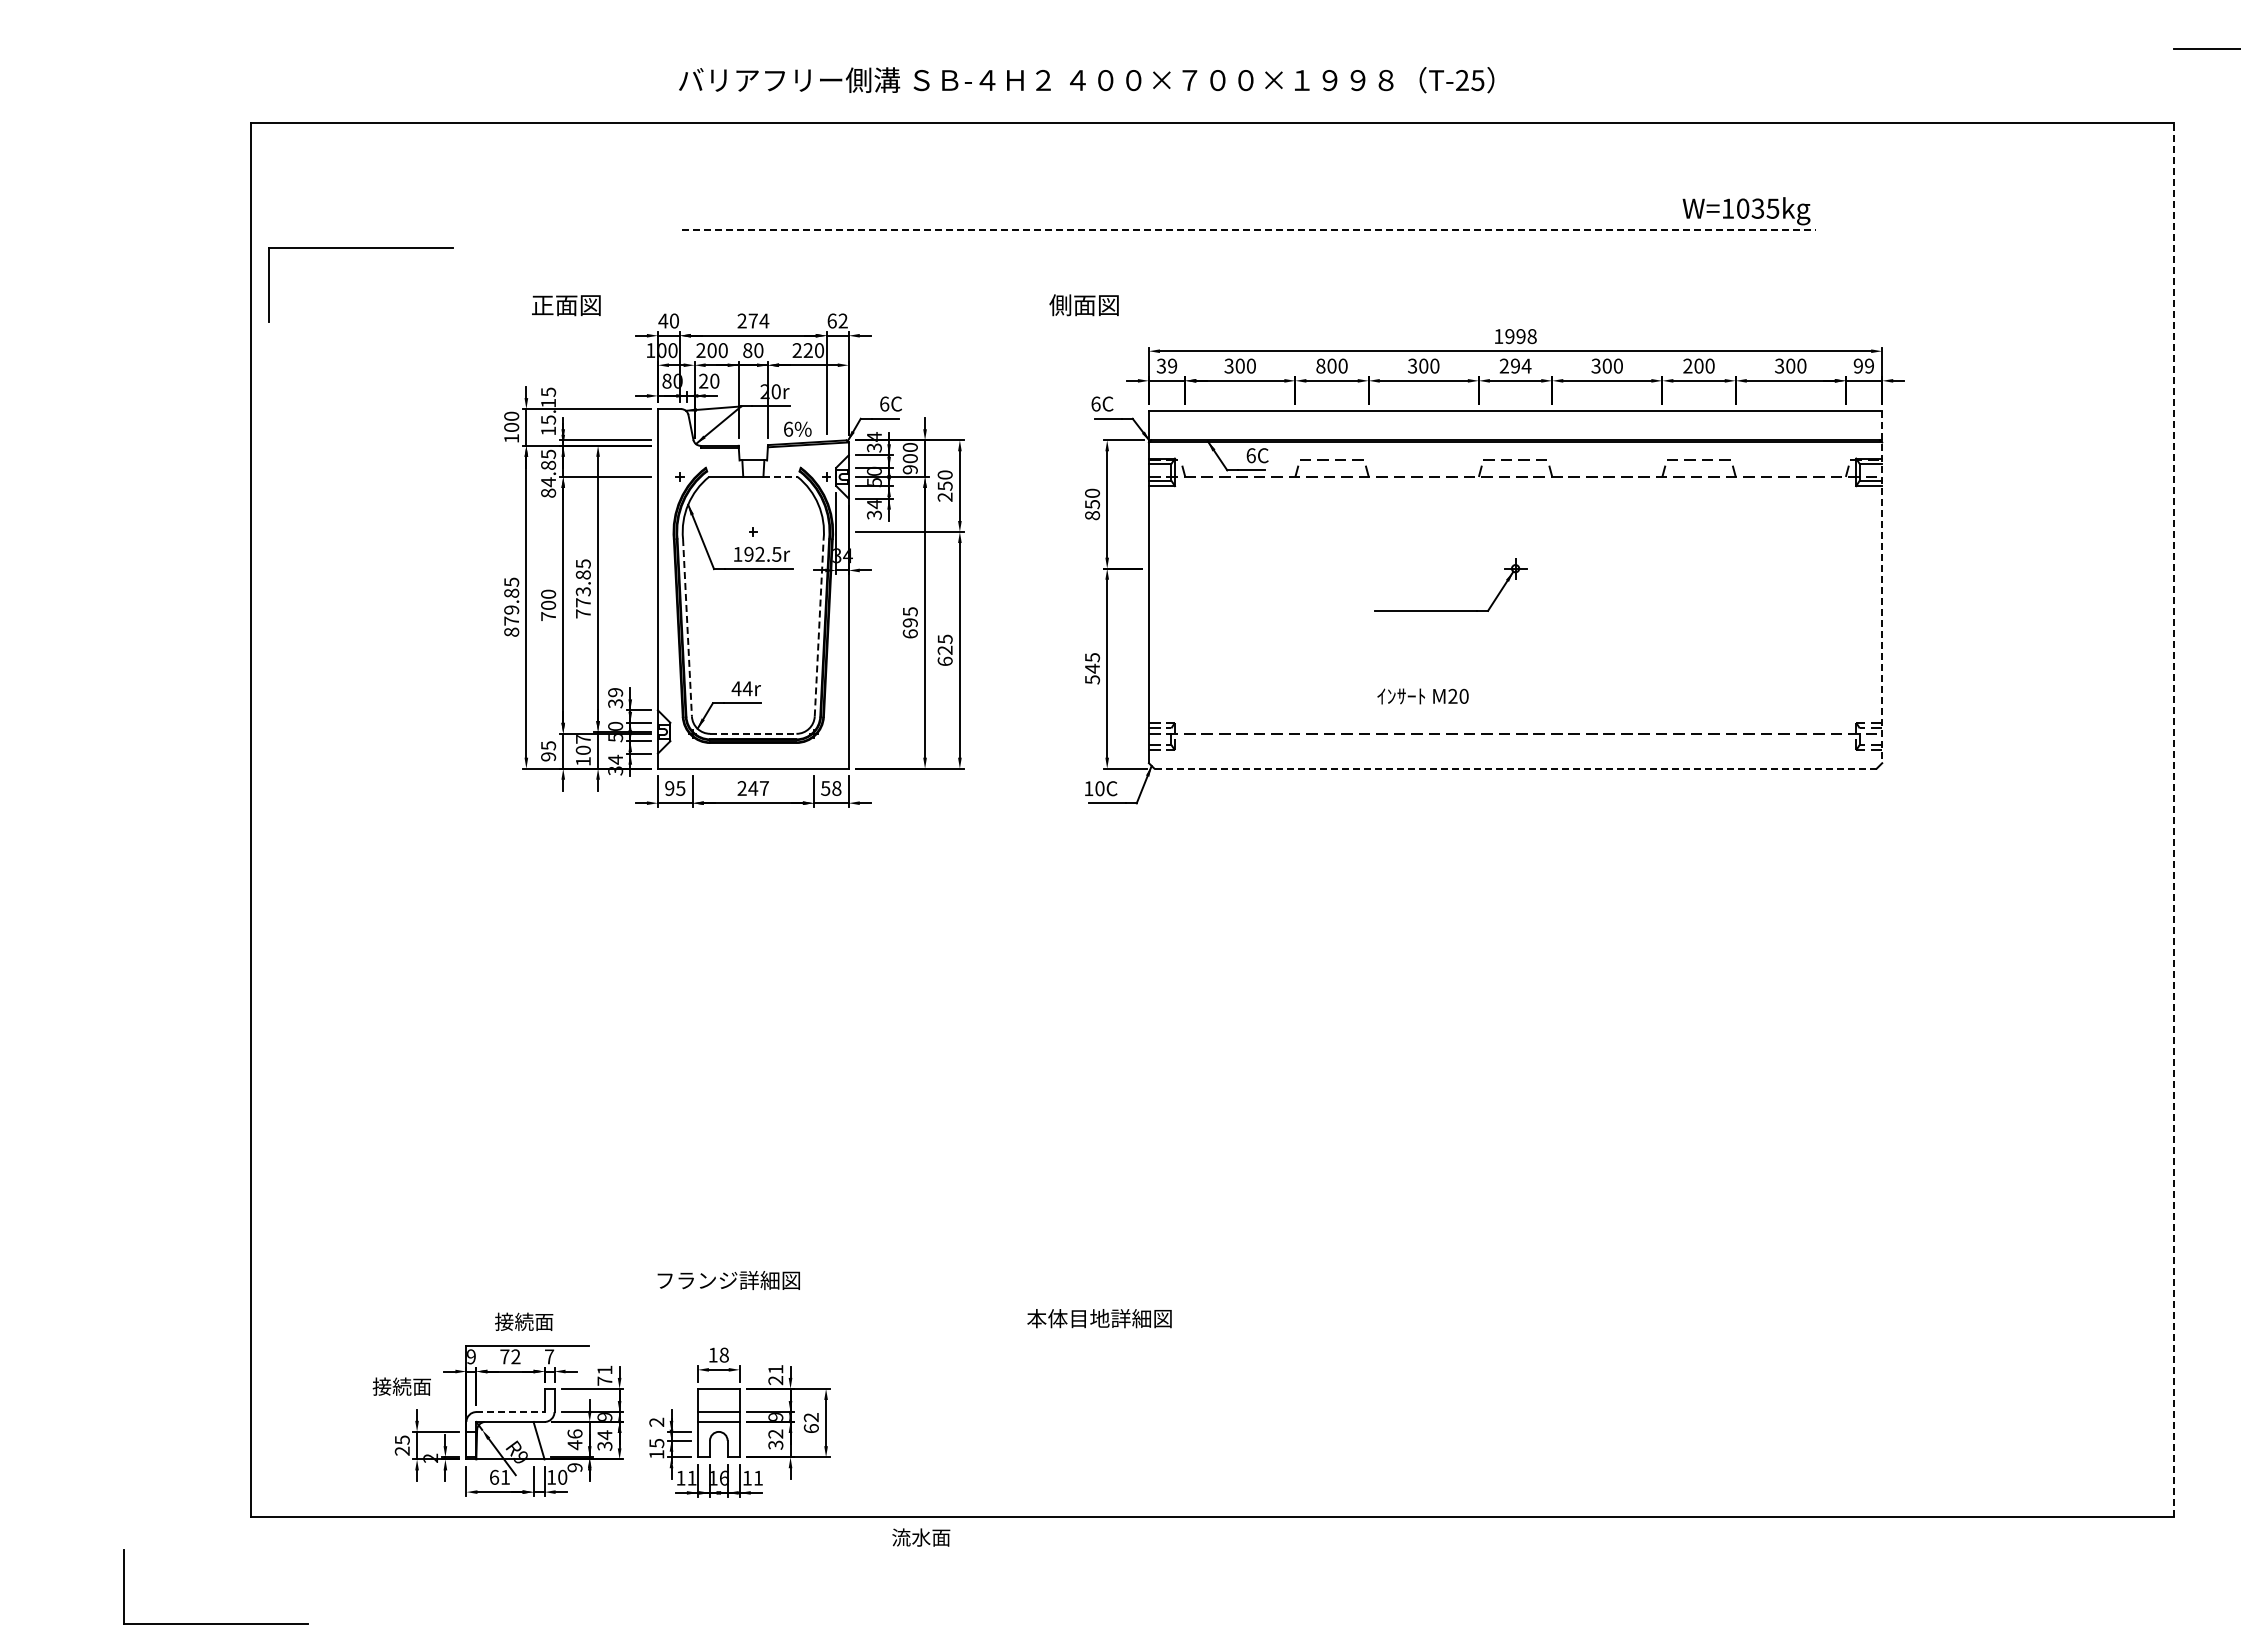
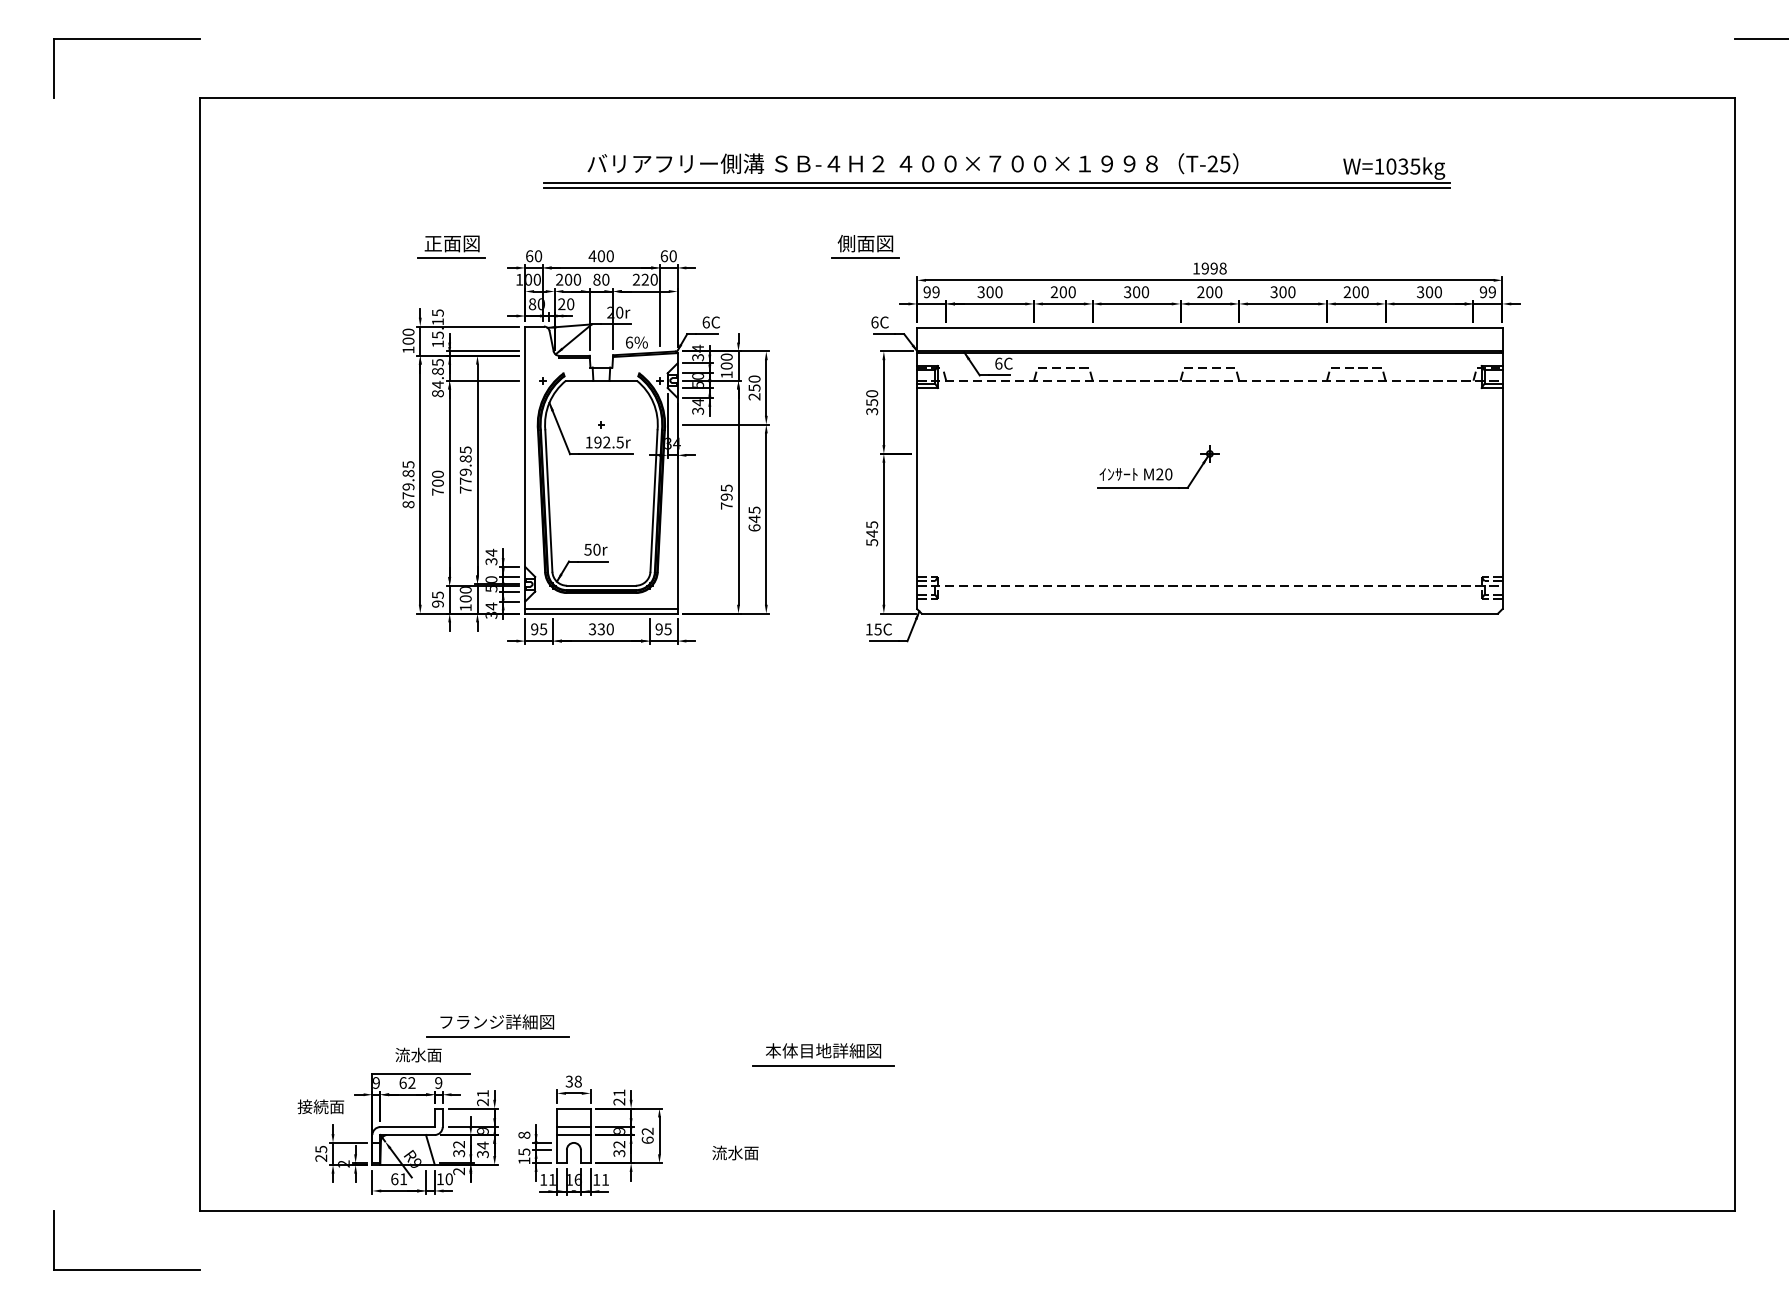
text: (1086, 80) -> (912, 164), moved
line: (1249, 229) -> (997, 183), dashed -> solid
line: (1248, 235) -> (996, 187), added
part: (360, 248) -> (126, 39), moved
text: (663, 320) -> (529, 255), 40 -> 60
text: (753, 320) -> (601, 255), 274 -> 400
text: (842, 320) -> (672, 255), 62 -> 60
line: (565, 323) -> (451, 258), added
line: (1083, 323) -> (864, 258), added
text: (1320, 365) -> (1054, 291), 800 -> 200
text: (1521, 365) -> (1214, 291), 294 -> 200
text: (1160, 366) -> (926, 292), 39 -> 99
text: (909, 469) -> (726, 374), 900 -> 100
line: (781, 476) -> (623, 380), dashed -> solid
text: (1092, 515) -> (872, 411), 850 -> 350
line: (1882, 587) -> (1502, 468), dashed -> solid
text: (583, 591) -> (465, 472), 773.85 -> 779.85
line: (687, 627) -> (548, 500), dashed -> solid
line: (819, 627) -> (654, 500), dashed -> solid
text: (909, 633) -> (726, 505), 695 -> 795
text: (944, 650) -> (754, 519), 625 -> 645
text: (741, 688) -> (591, 549), 44r -> 50r
text: (615, 692) -> (491, 552), 39 -> 34
text: (1422, 696) -> (1135, 474), moved
line: (753, 733) -> (601, 585), dashed -> solid
text: (582, 739) -> (465, 590), 107 -> 100
line: (752, 763) -> (600, 609), added
line: (1515, 768) -> (1209, 613), dashed -> solid
text: (752, 788) -> (600, 629), 247 -> 330
text: (831, 788) -> (663, 629), 58 -> 95
text: (1099, 788) -> (877, 629), 10C -> 15C
line: (2173, 819) -> (1735, 654), dashed -> solid
text: (728, 1280) -> (496, 1022), moved
line: (623, 1299) -> (497, 1037), added
text: (1099, 1318) -> (823, 1050), moved
text: (514, 1321) -> (410, 1054), 接続面 -> 流水面
line: (1031, 1335) -> (823, 1065), added
text: (712, 1354) -> (568, 1081), 18 -> 38
text: (504, 1356) -> (402, 1082), 72 -> 62
text: (549, 1356) -> (438, 1082), 7 -> 9
text: (604, 1380) -> (482, 1101), 71 -> 21
line: (510, 1412) -> (407, 1127), dashed -> solid
text: (656, 1421) -> (524, 1134), 2 -> 8
text: (574, 1439) -> (458, 1148), 46 -> 32
text: (574, 1467) -> (458, 1171), 9 -> 2
text: (921, 1537) -> (735, 1152), moved
part: (215, 1623) -> (126, 1269), moved

